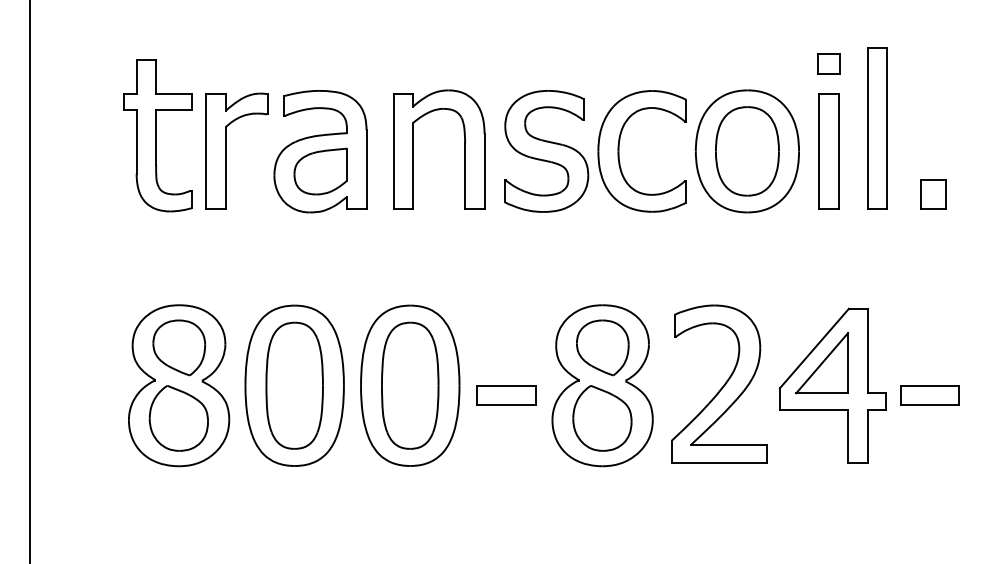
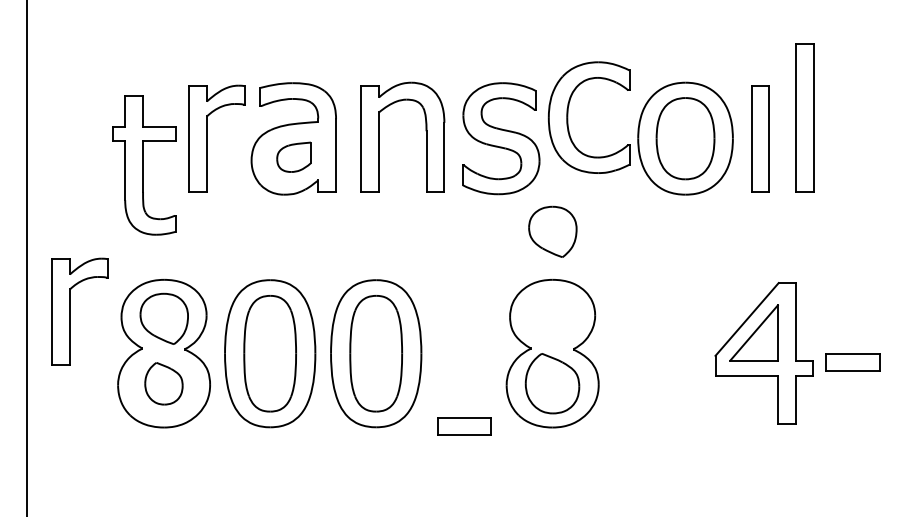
part: (829, 63) -> (760, 58), removed
part: (157, 135) -> (144, 165), moved
part: (619, 151) -> (568, 117), moved
part: (320, 171) -> (293, 157), size x0.7
part: (933, 194) -> (856, 178), removed
part: (77, 339) -> (70, 311), added
part: (602, 347) -> (552, 231), moved
part: (719, 383) -> (659, 351), removed
part: (506, 395) -> (464, 426), moved
part: (178, 418) -> (163, 383), size x0.7

